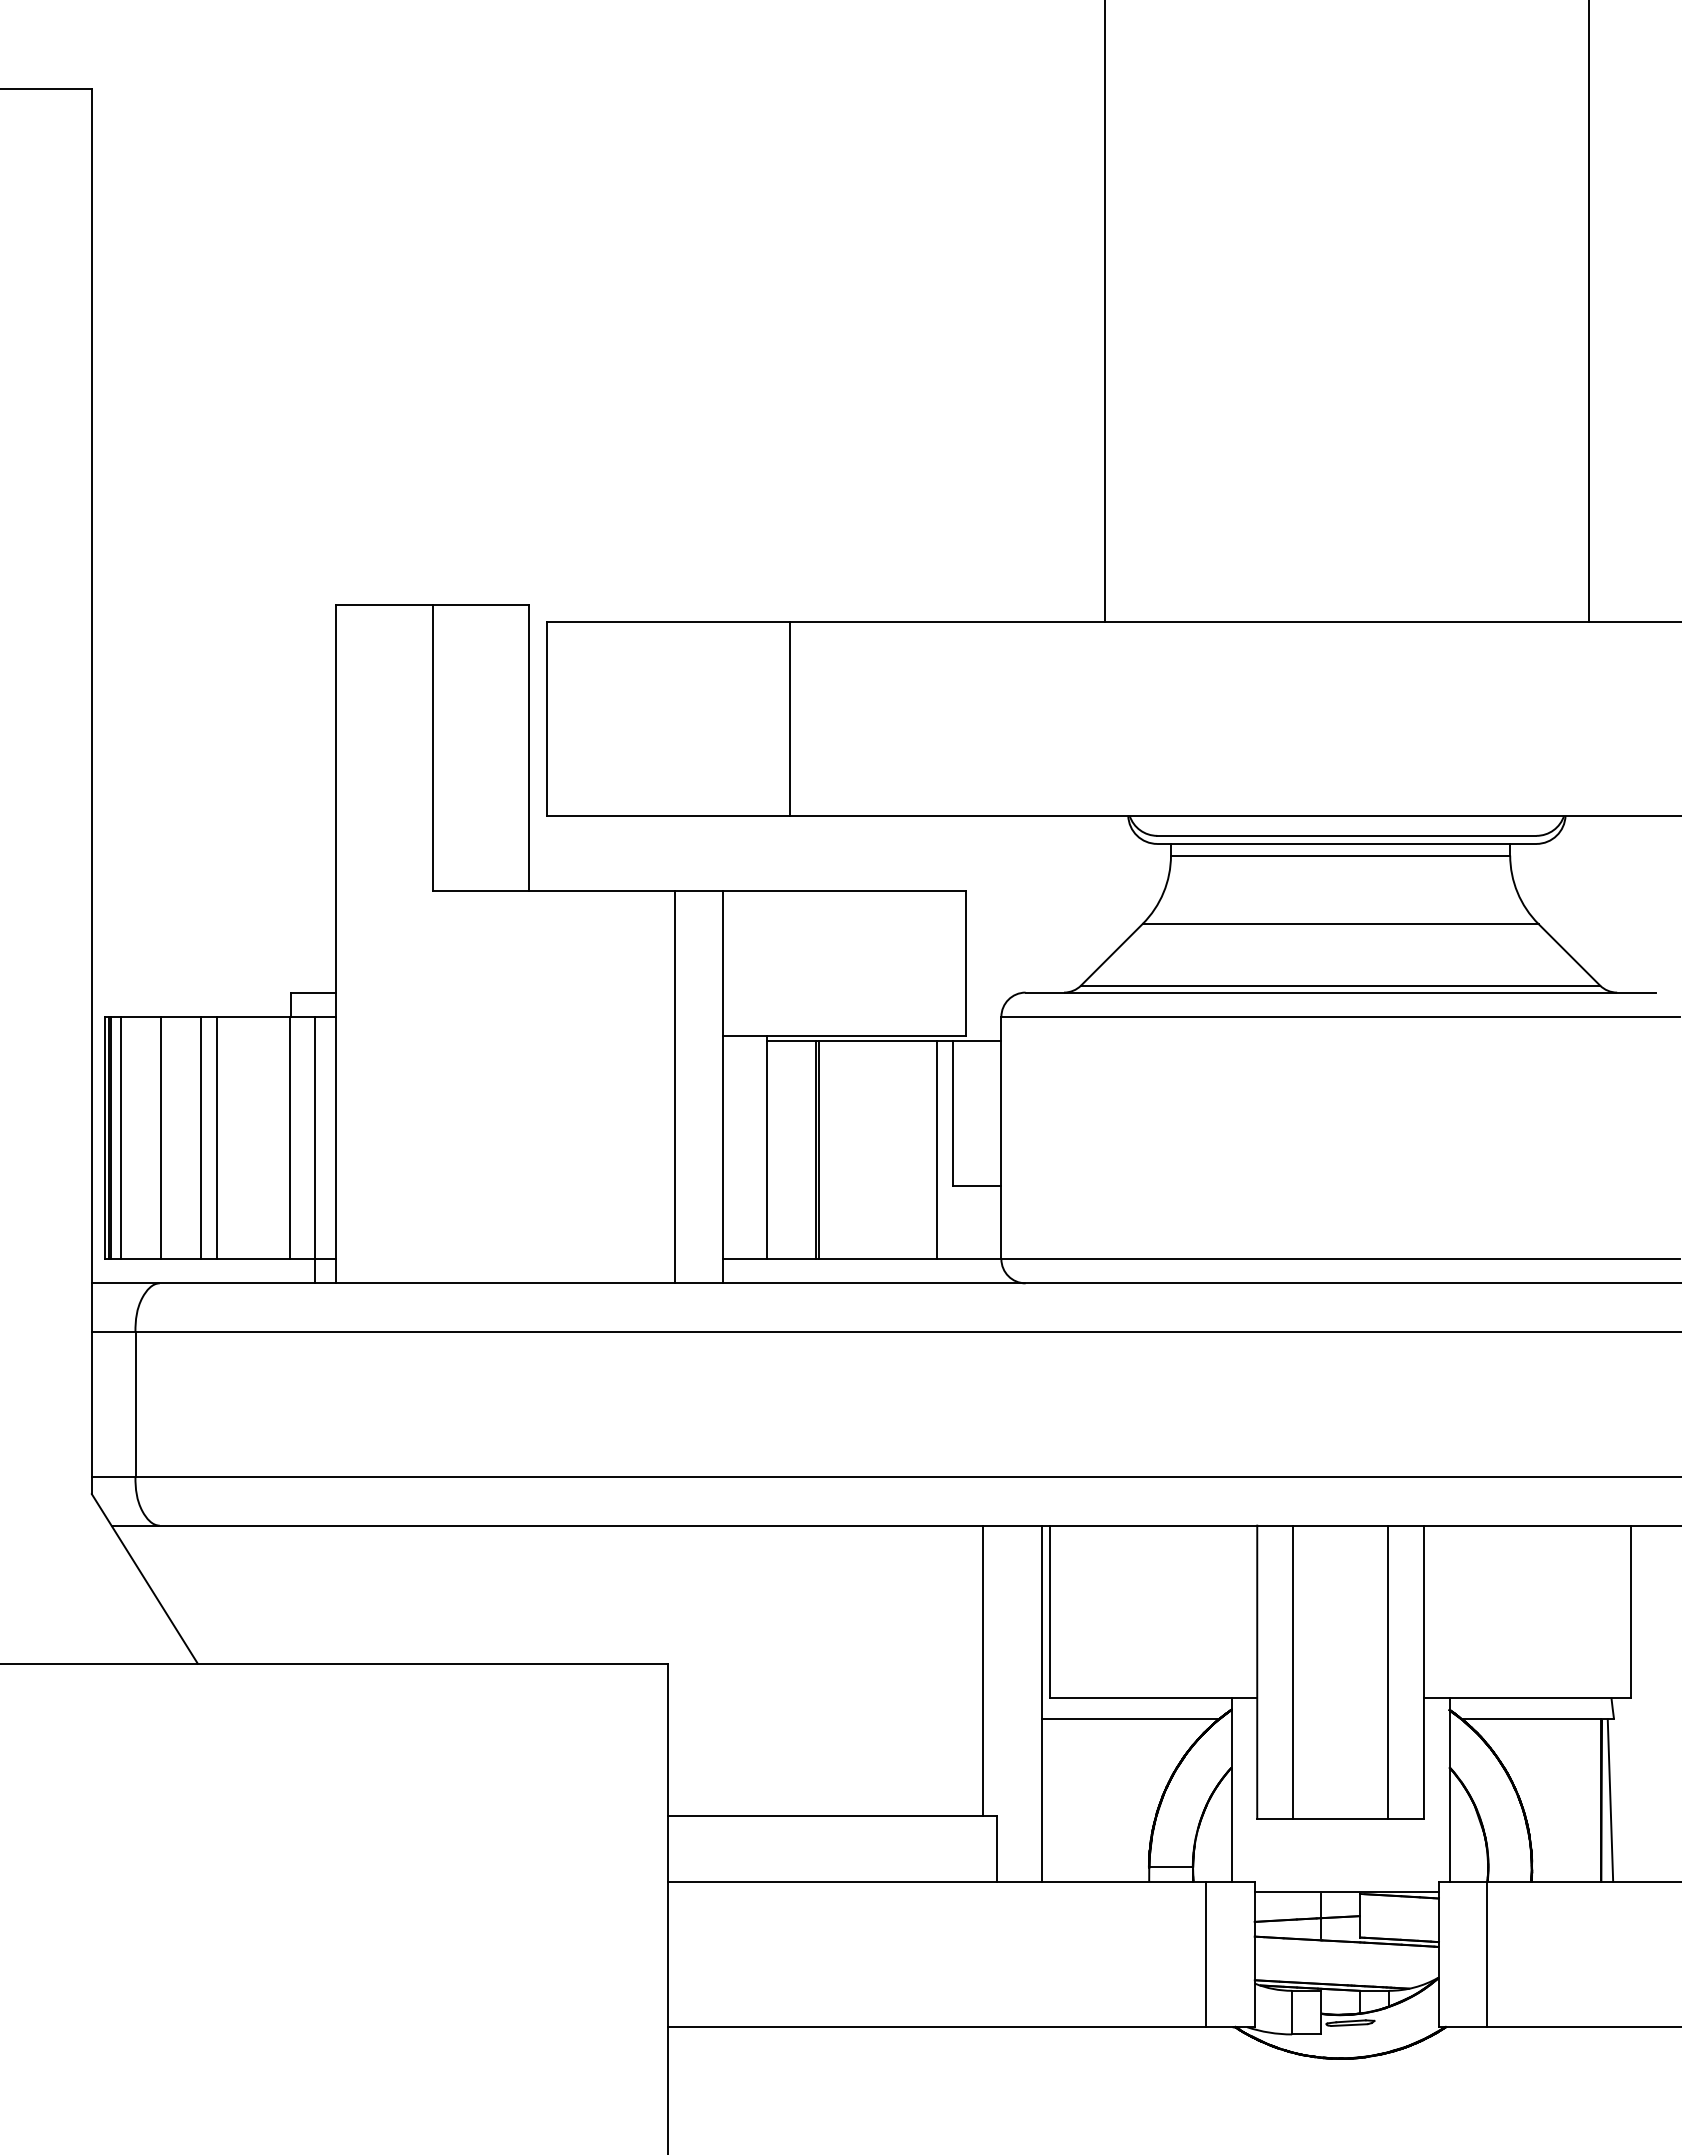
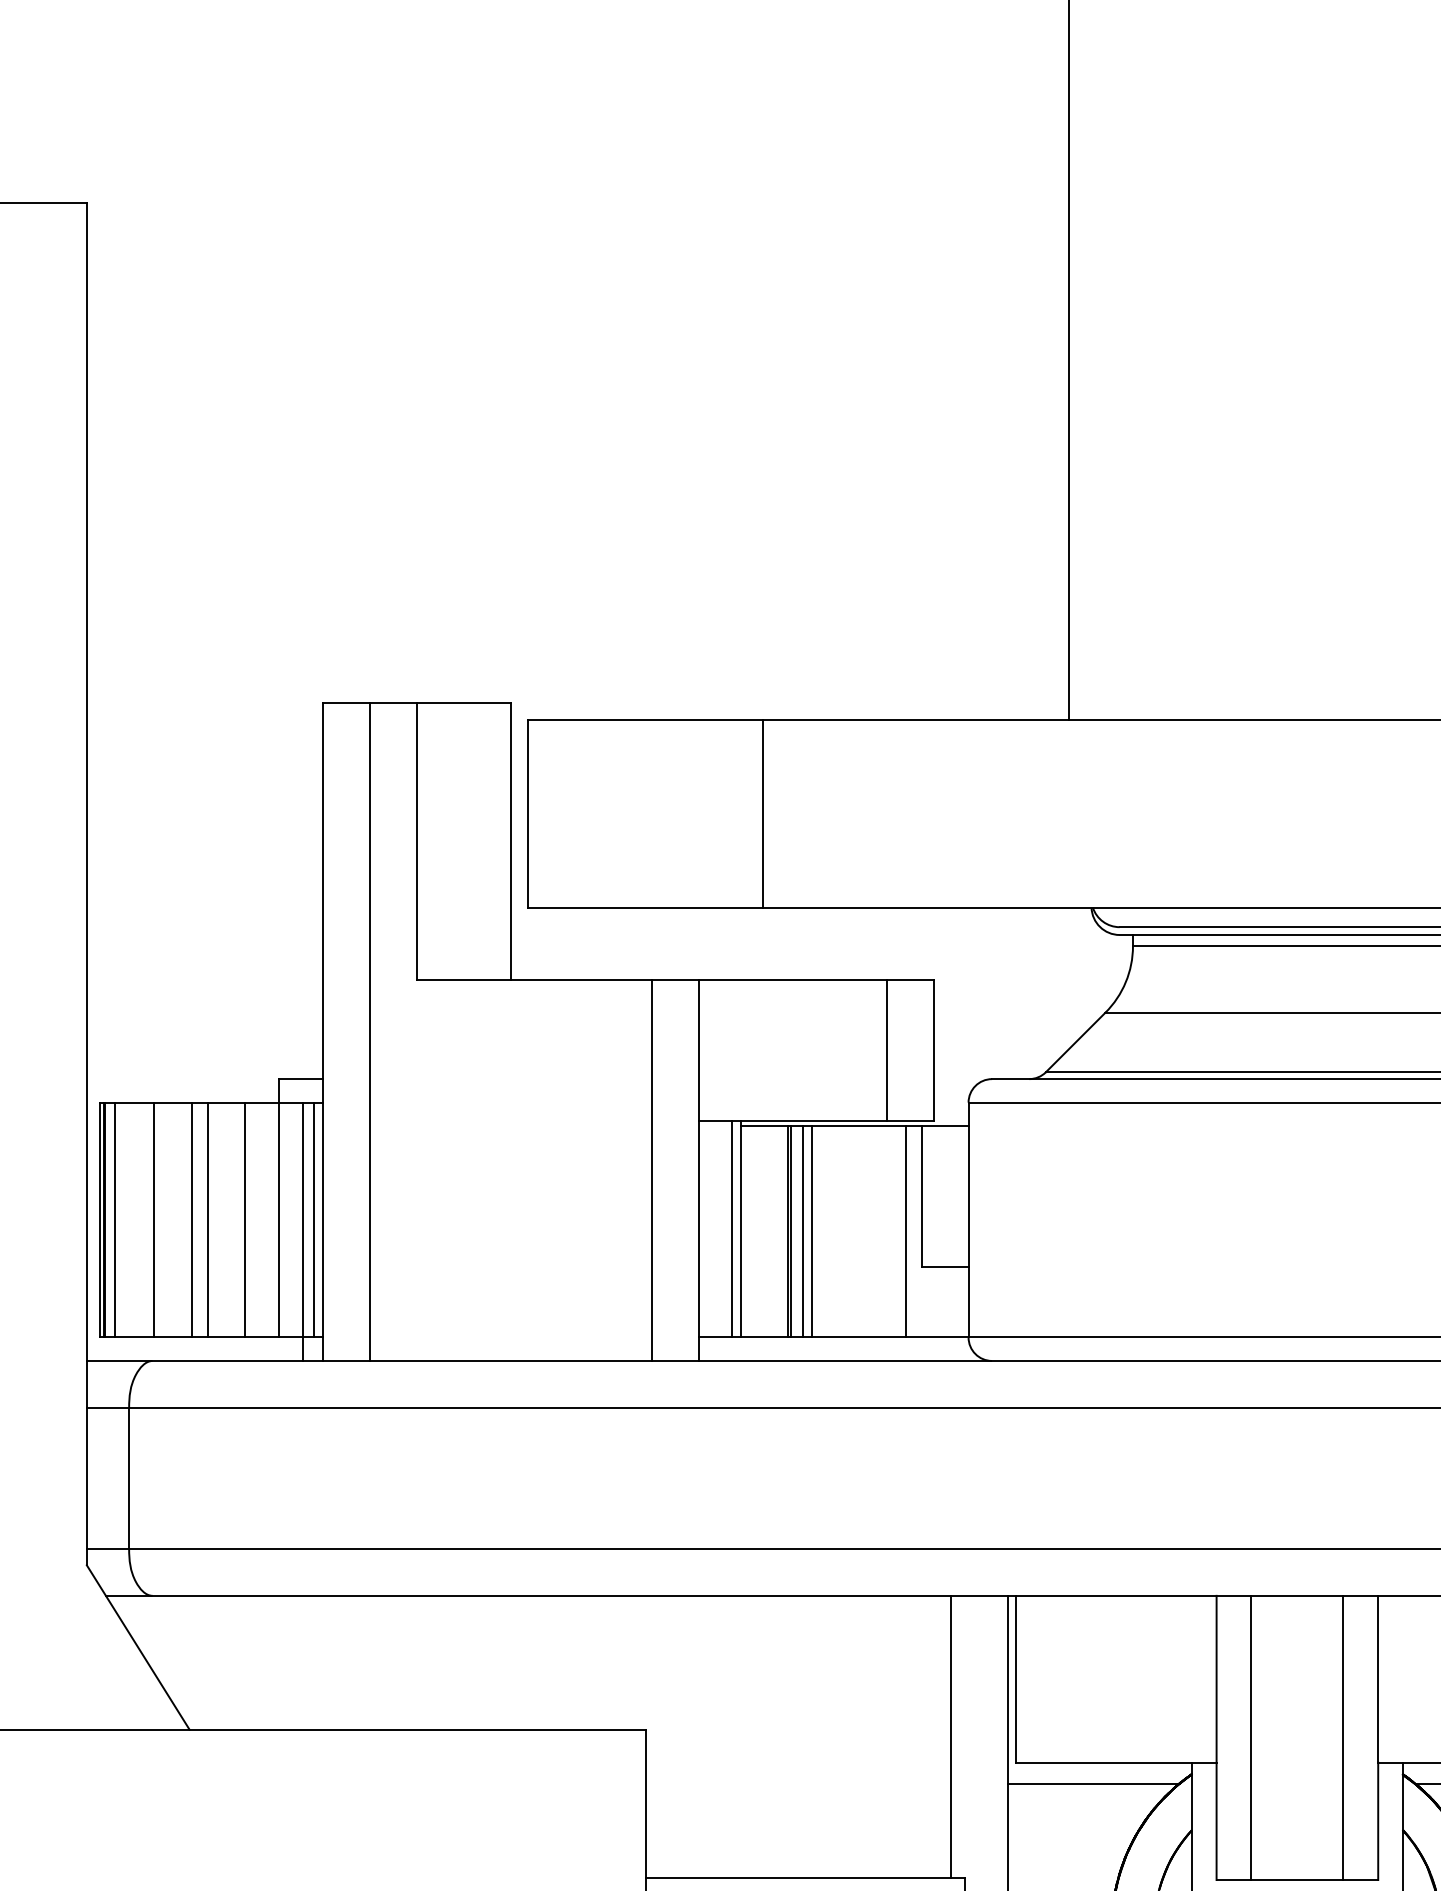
line: (384, 943) -> (370, 1031), added
line: (917, 963) -> (887, 1050), added
line: (255, 1137) -> (245, 1219), added
line: (326, 1137) -> (314, 1219), added
line: (757, 1147) -> (732, 1229), added
line: (830, 1150) -> (802, 1232), added
line: (840, 1150) -> (812, 1232), added

